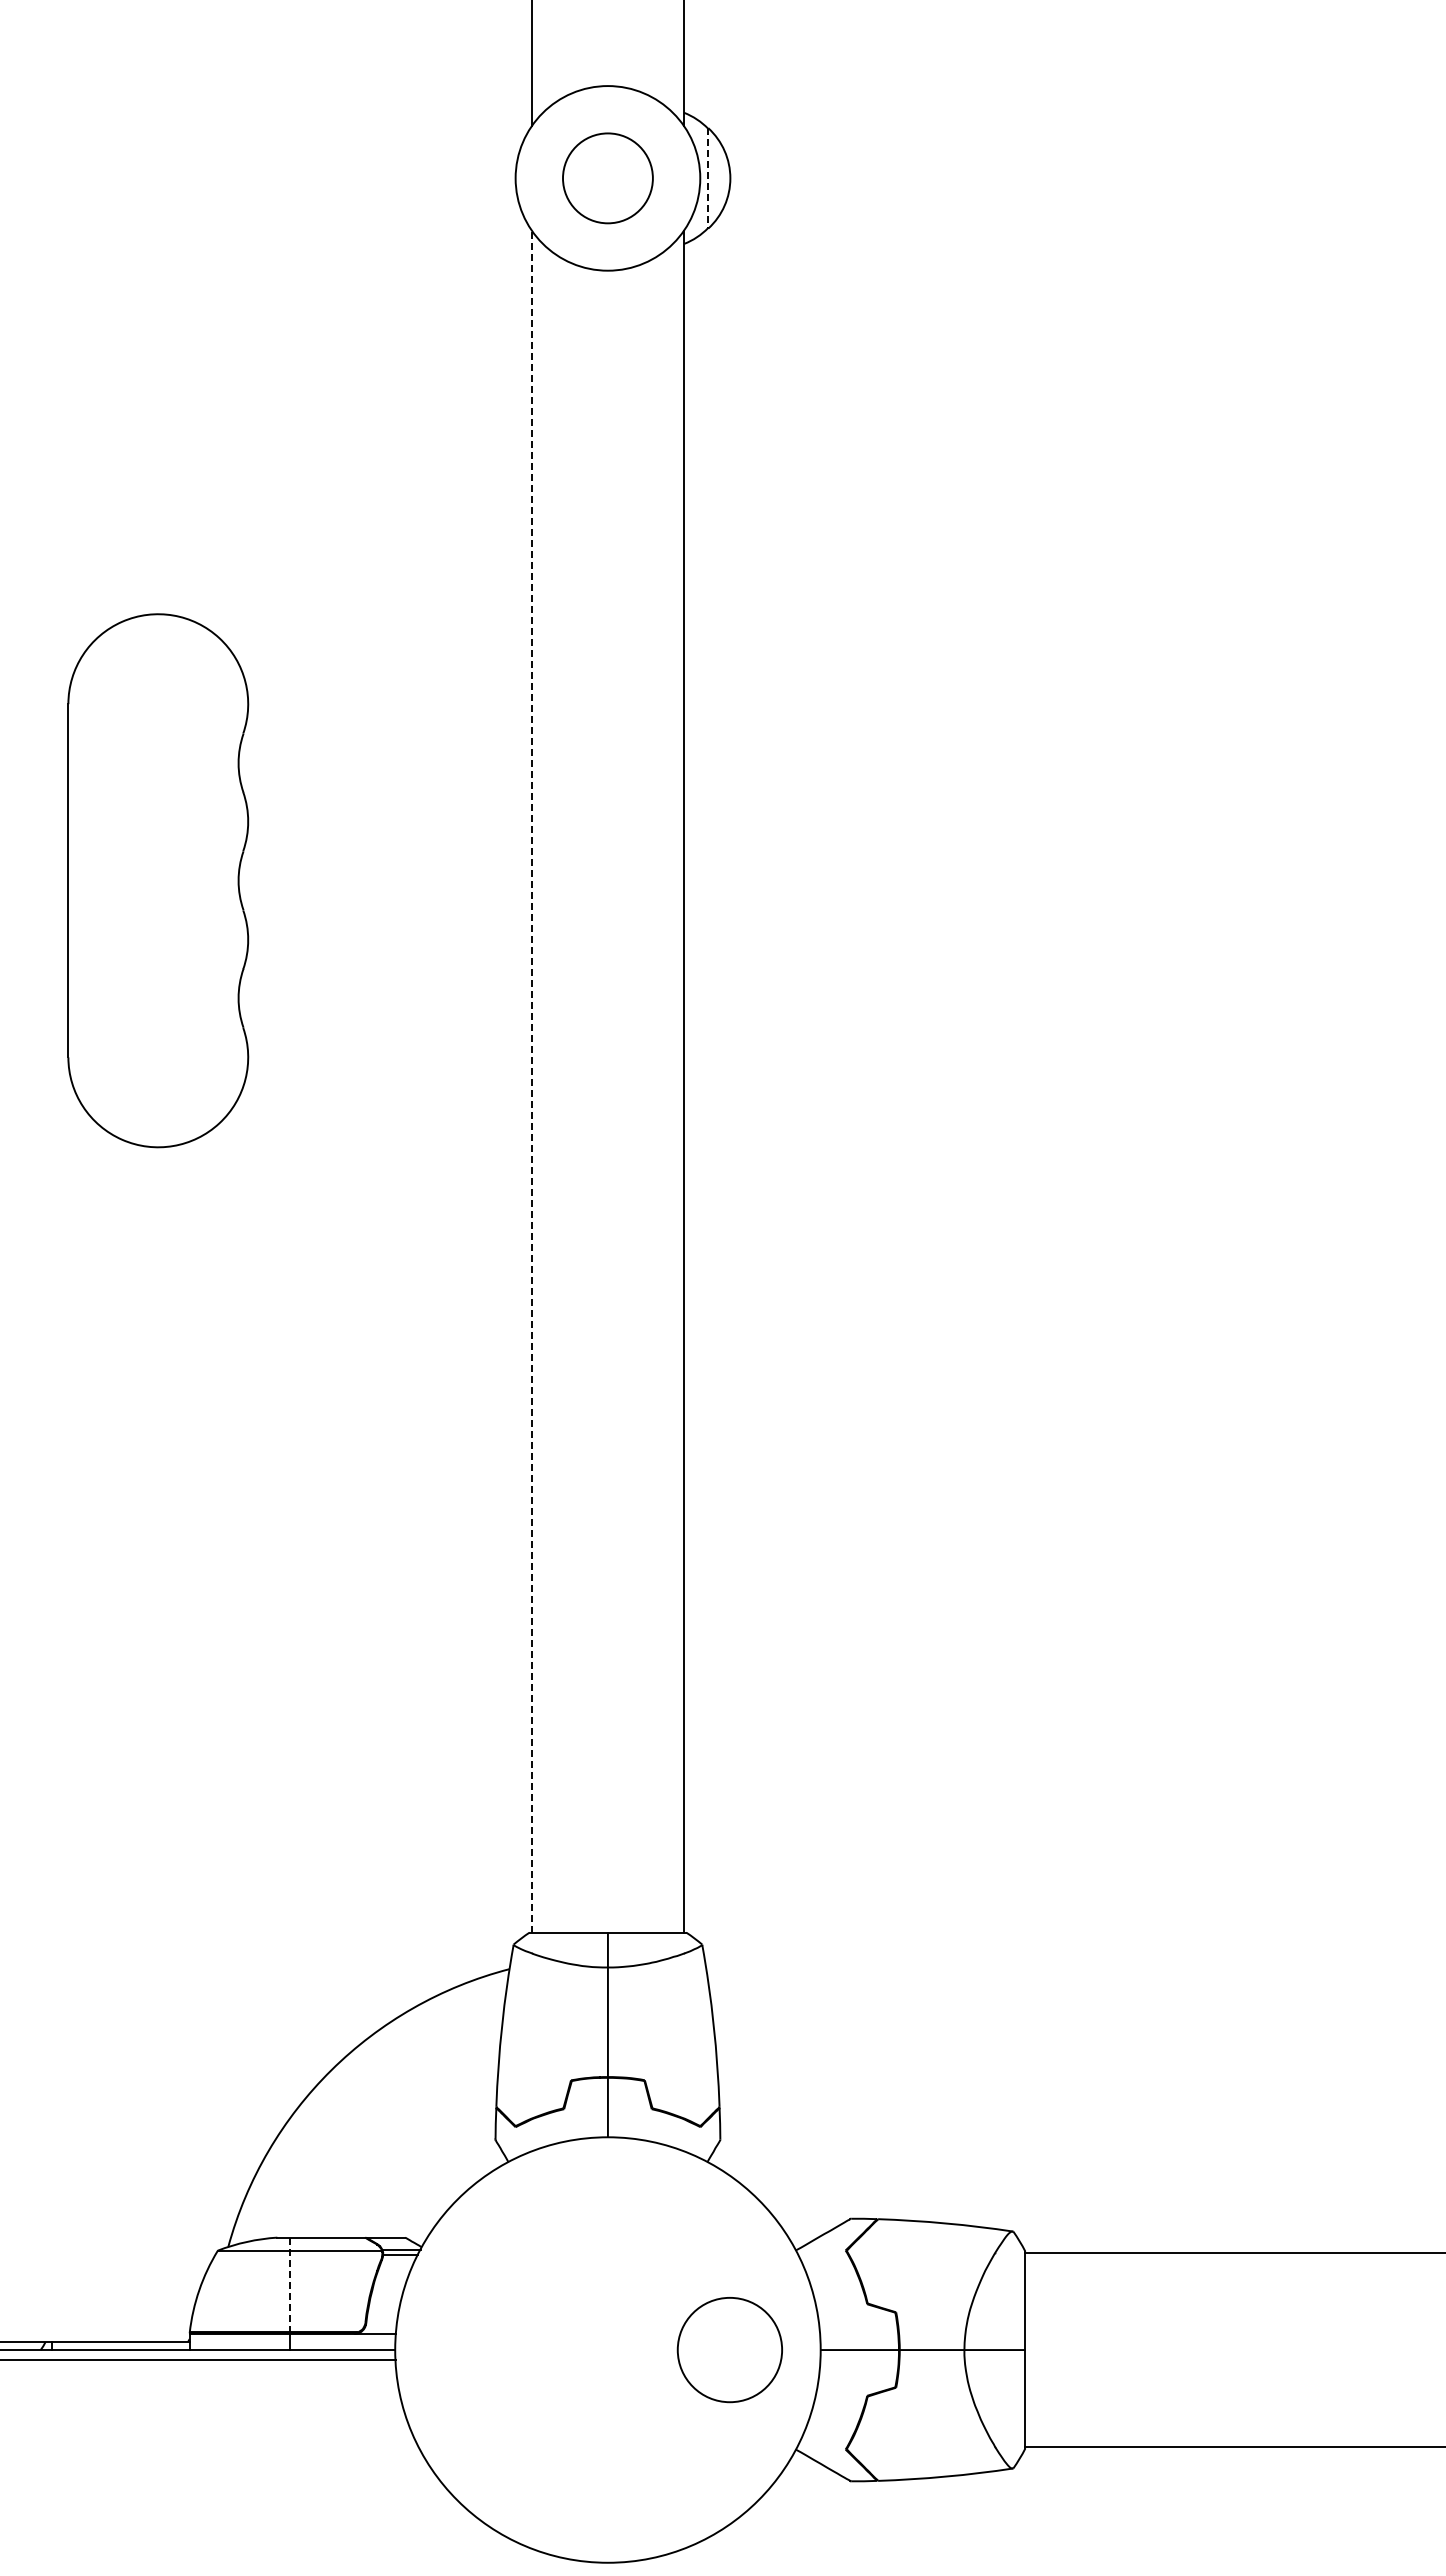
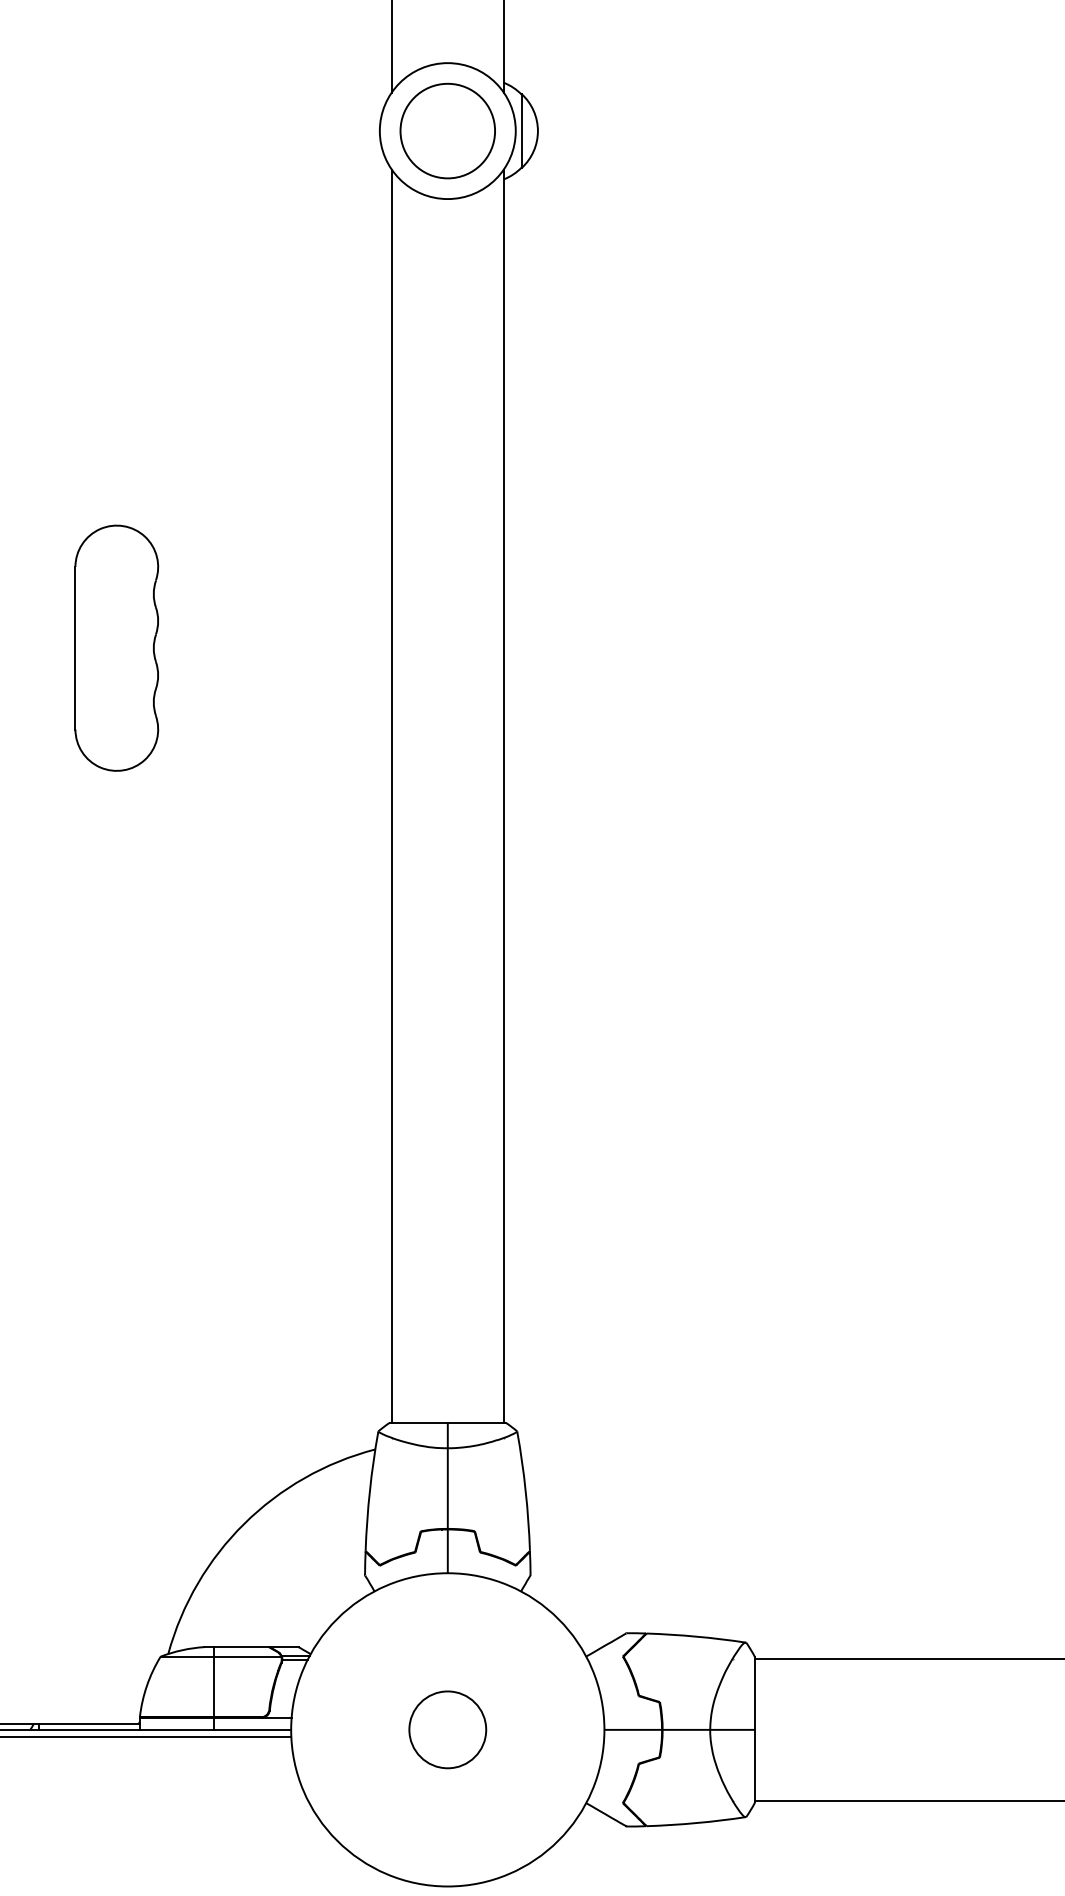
circle: (607, 178) -> (447, 131), size x1.43
line: (708, 178) -> (521, 131), dashed -> solid
part: (158, 880) -> (116, 647), size x0.62
line: (531, 1081) -> (391, 795), dashed -> solid
line: (290, 2285) -> (214, 1682), dashed -> solid
circle: (729, 2350) -> (447, 1730), moved

